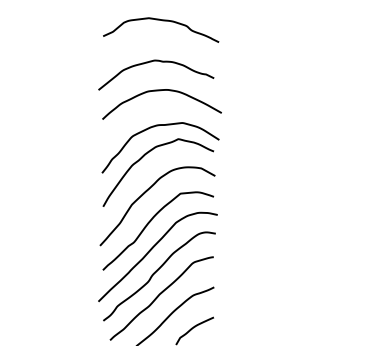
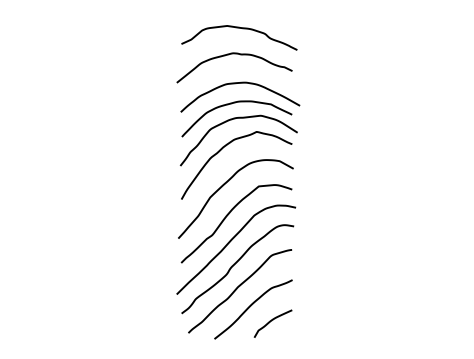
curve: (164, 21) -> (242, 29), moved
curve: (153, 111) -> (231, 104), added

